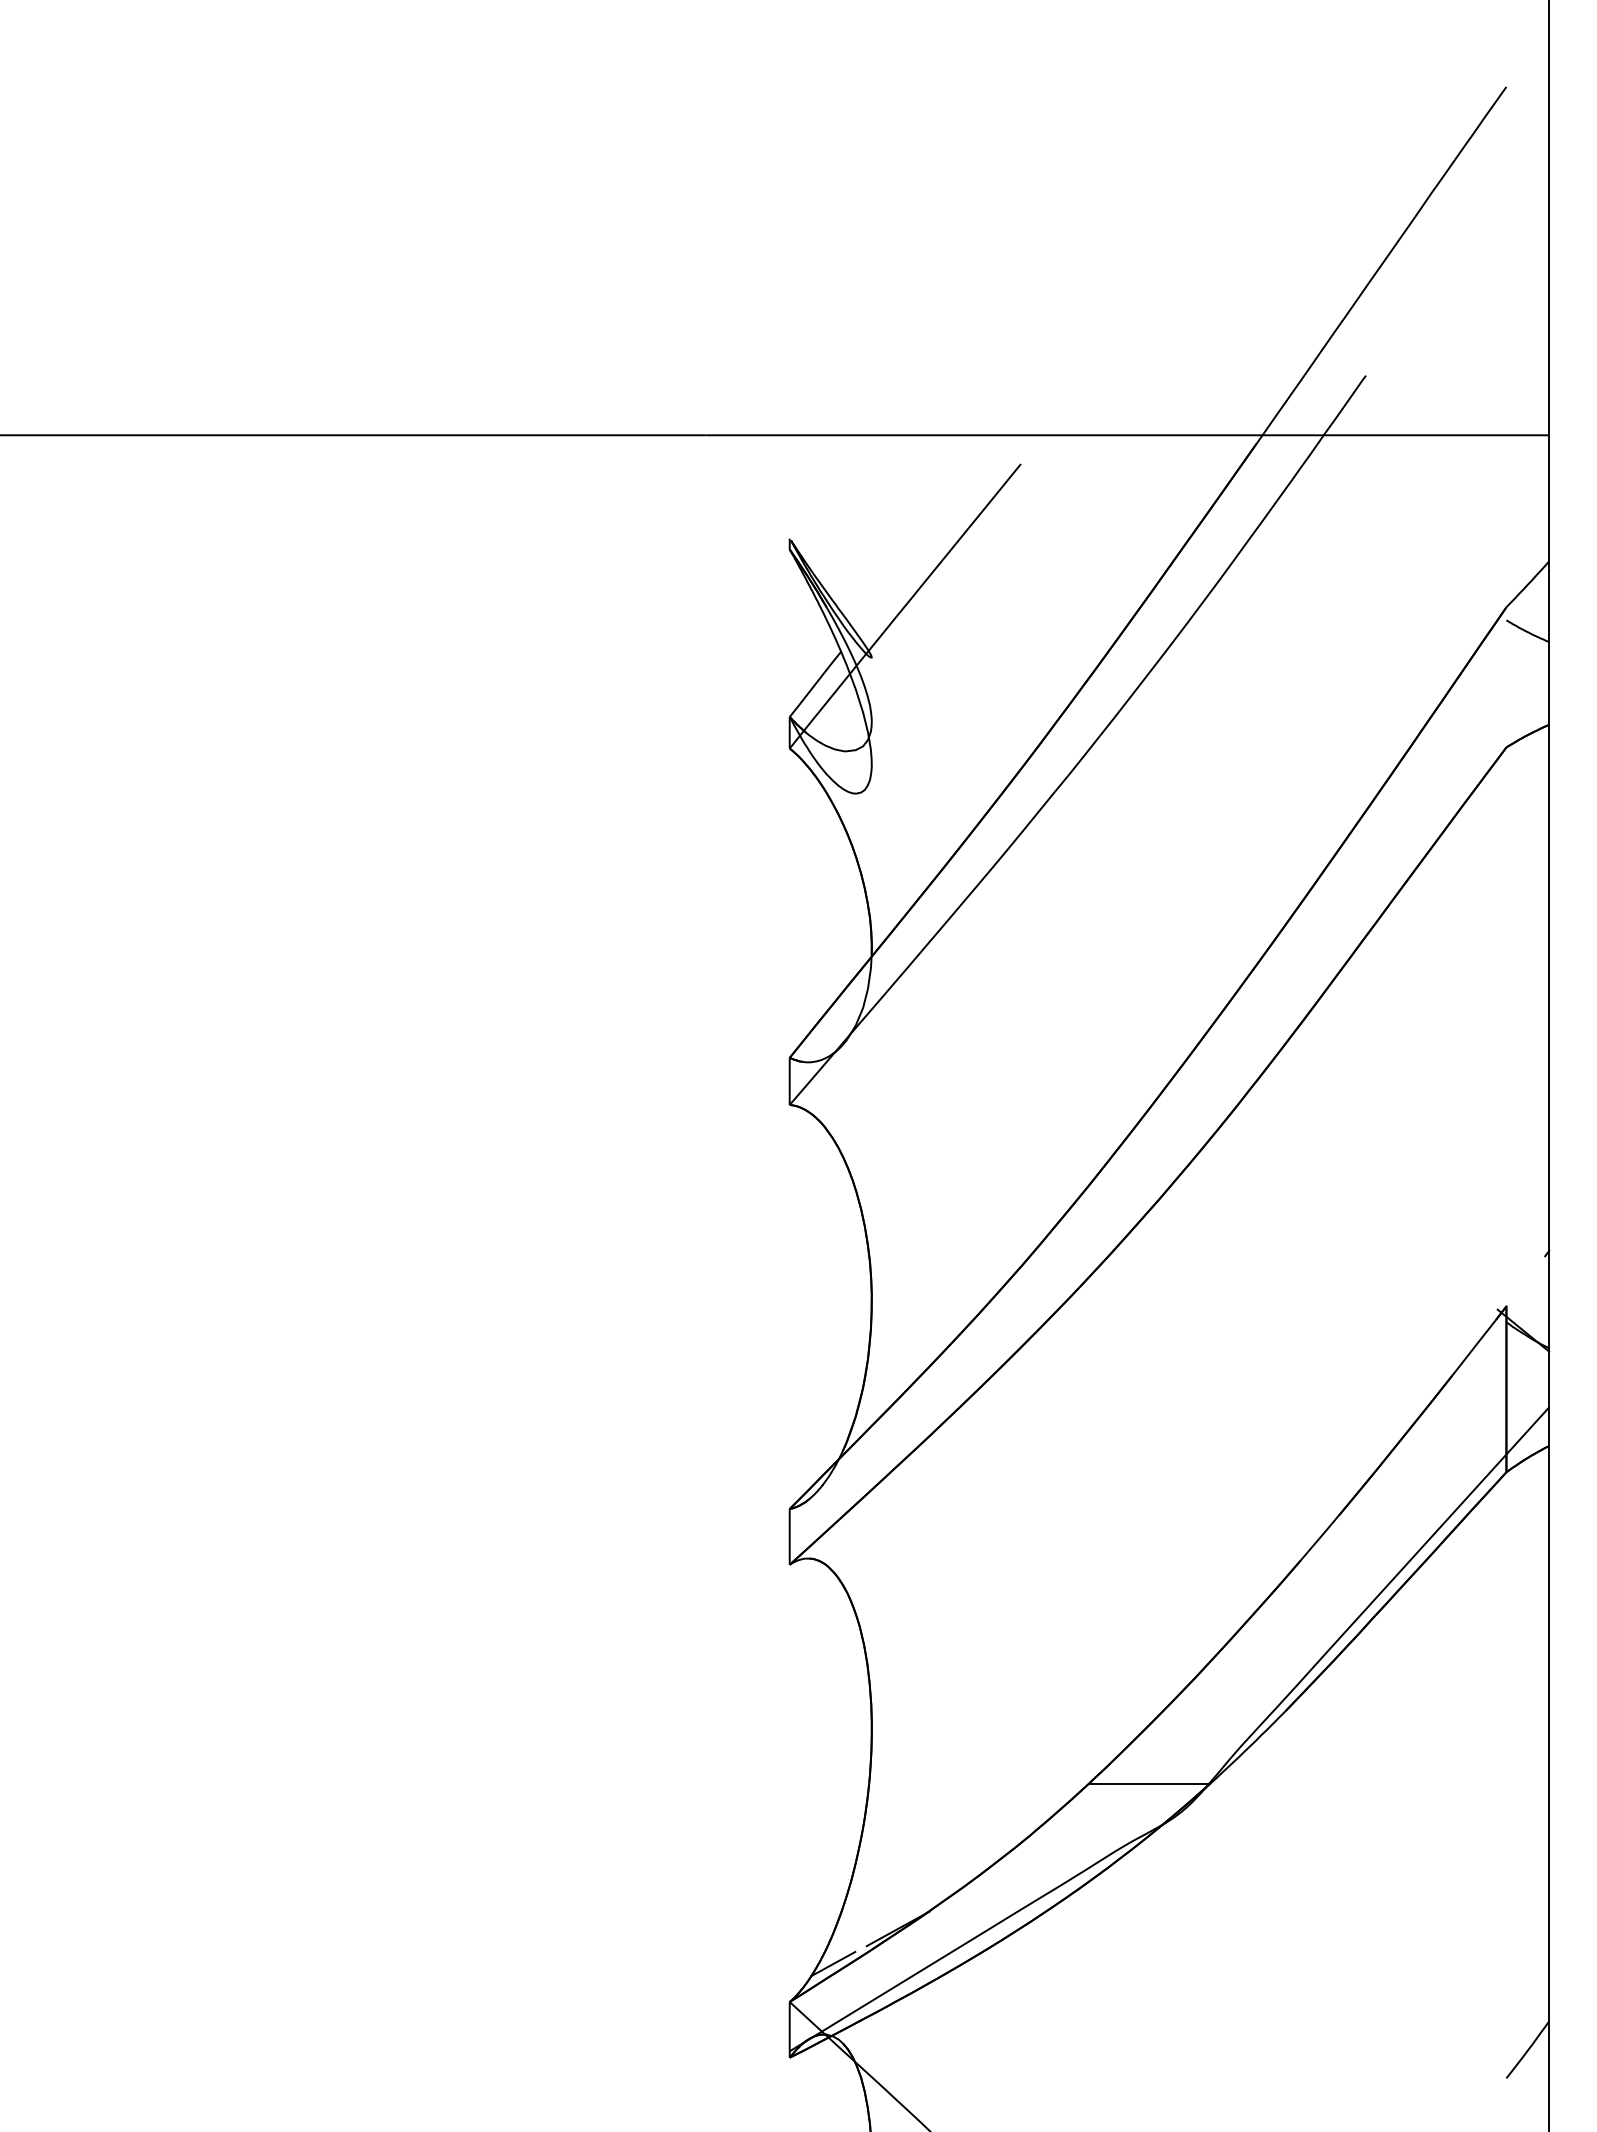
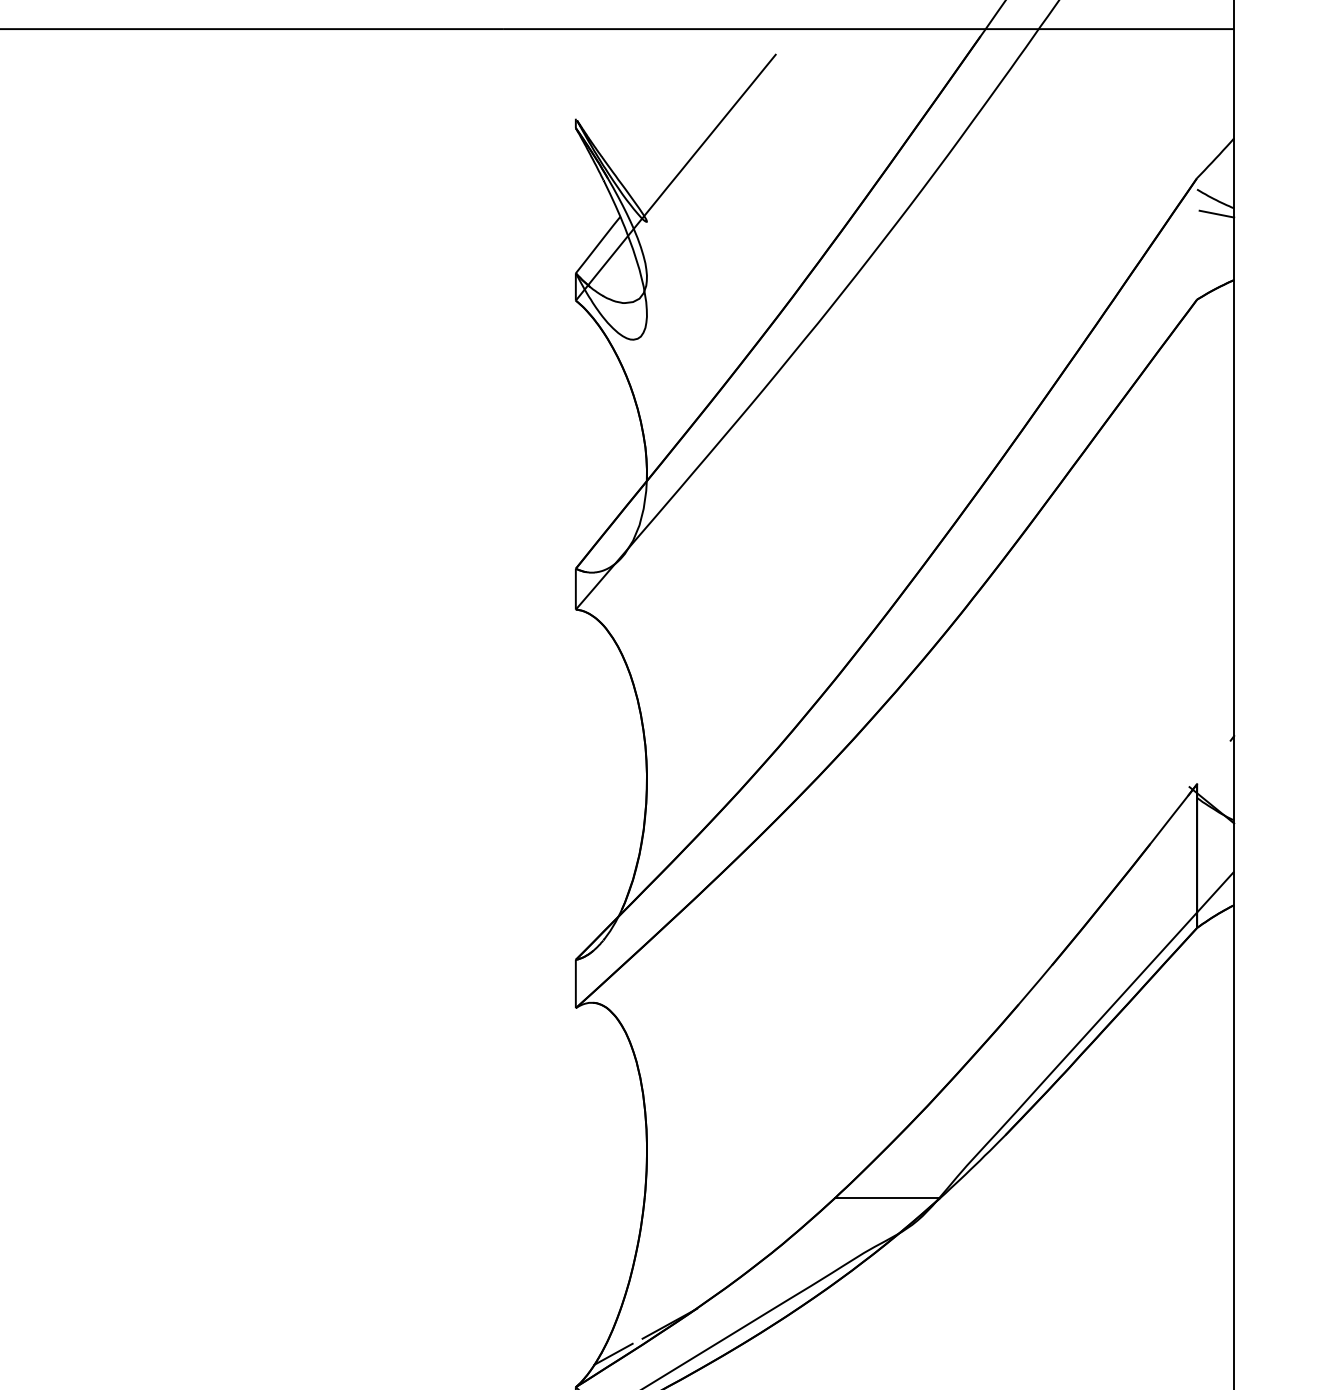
line: (1529, 648) -> (1217, 213), added

